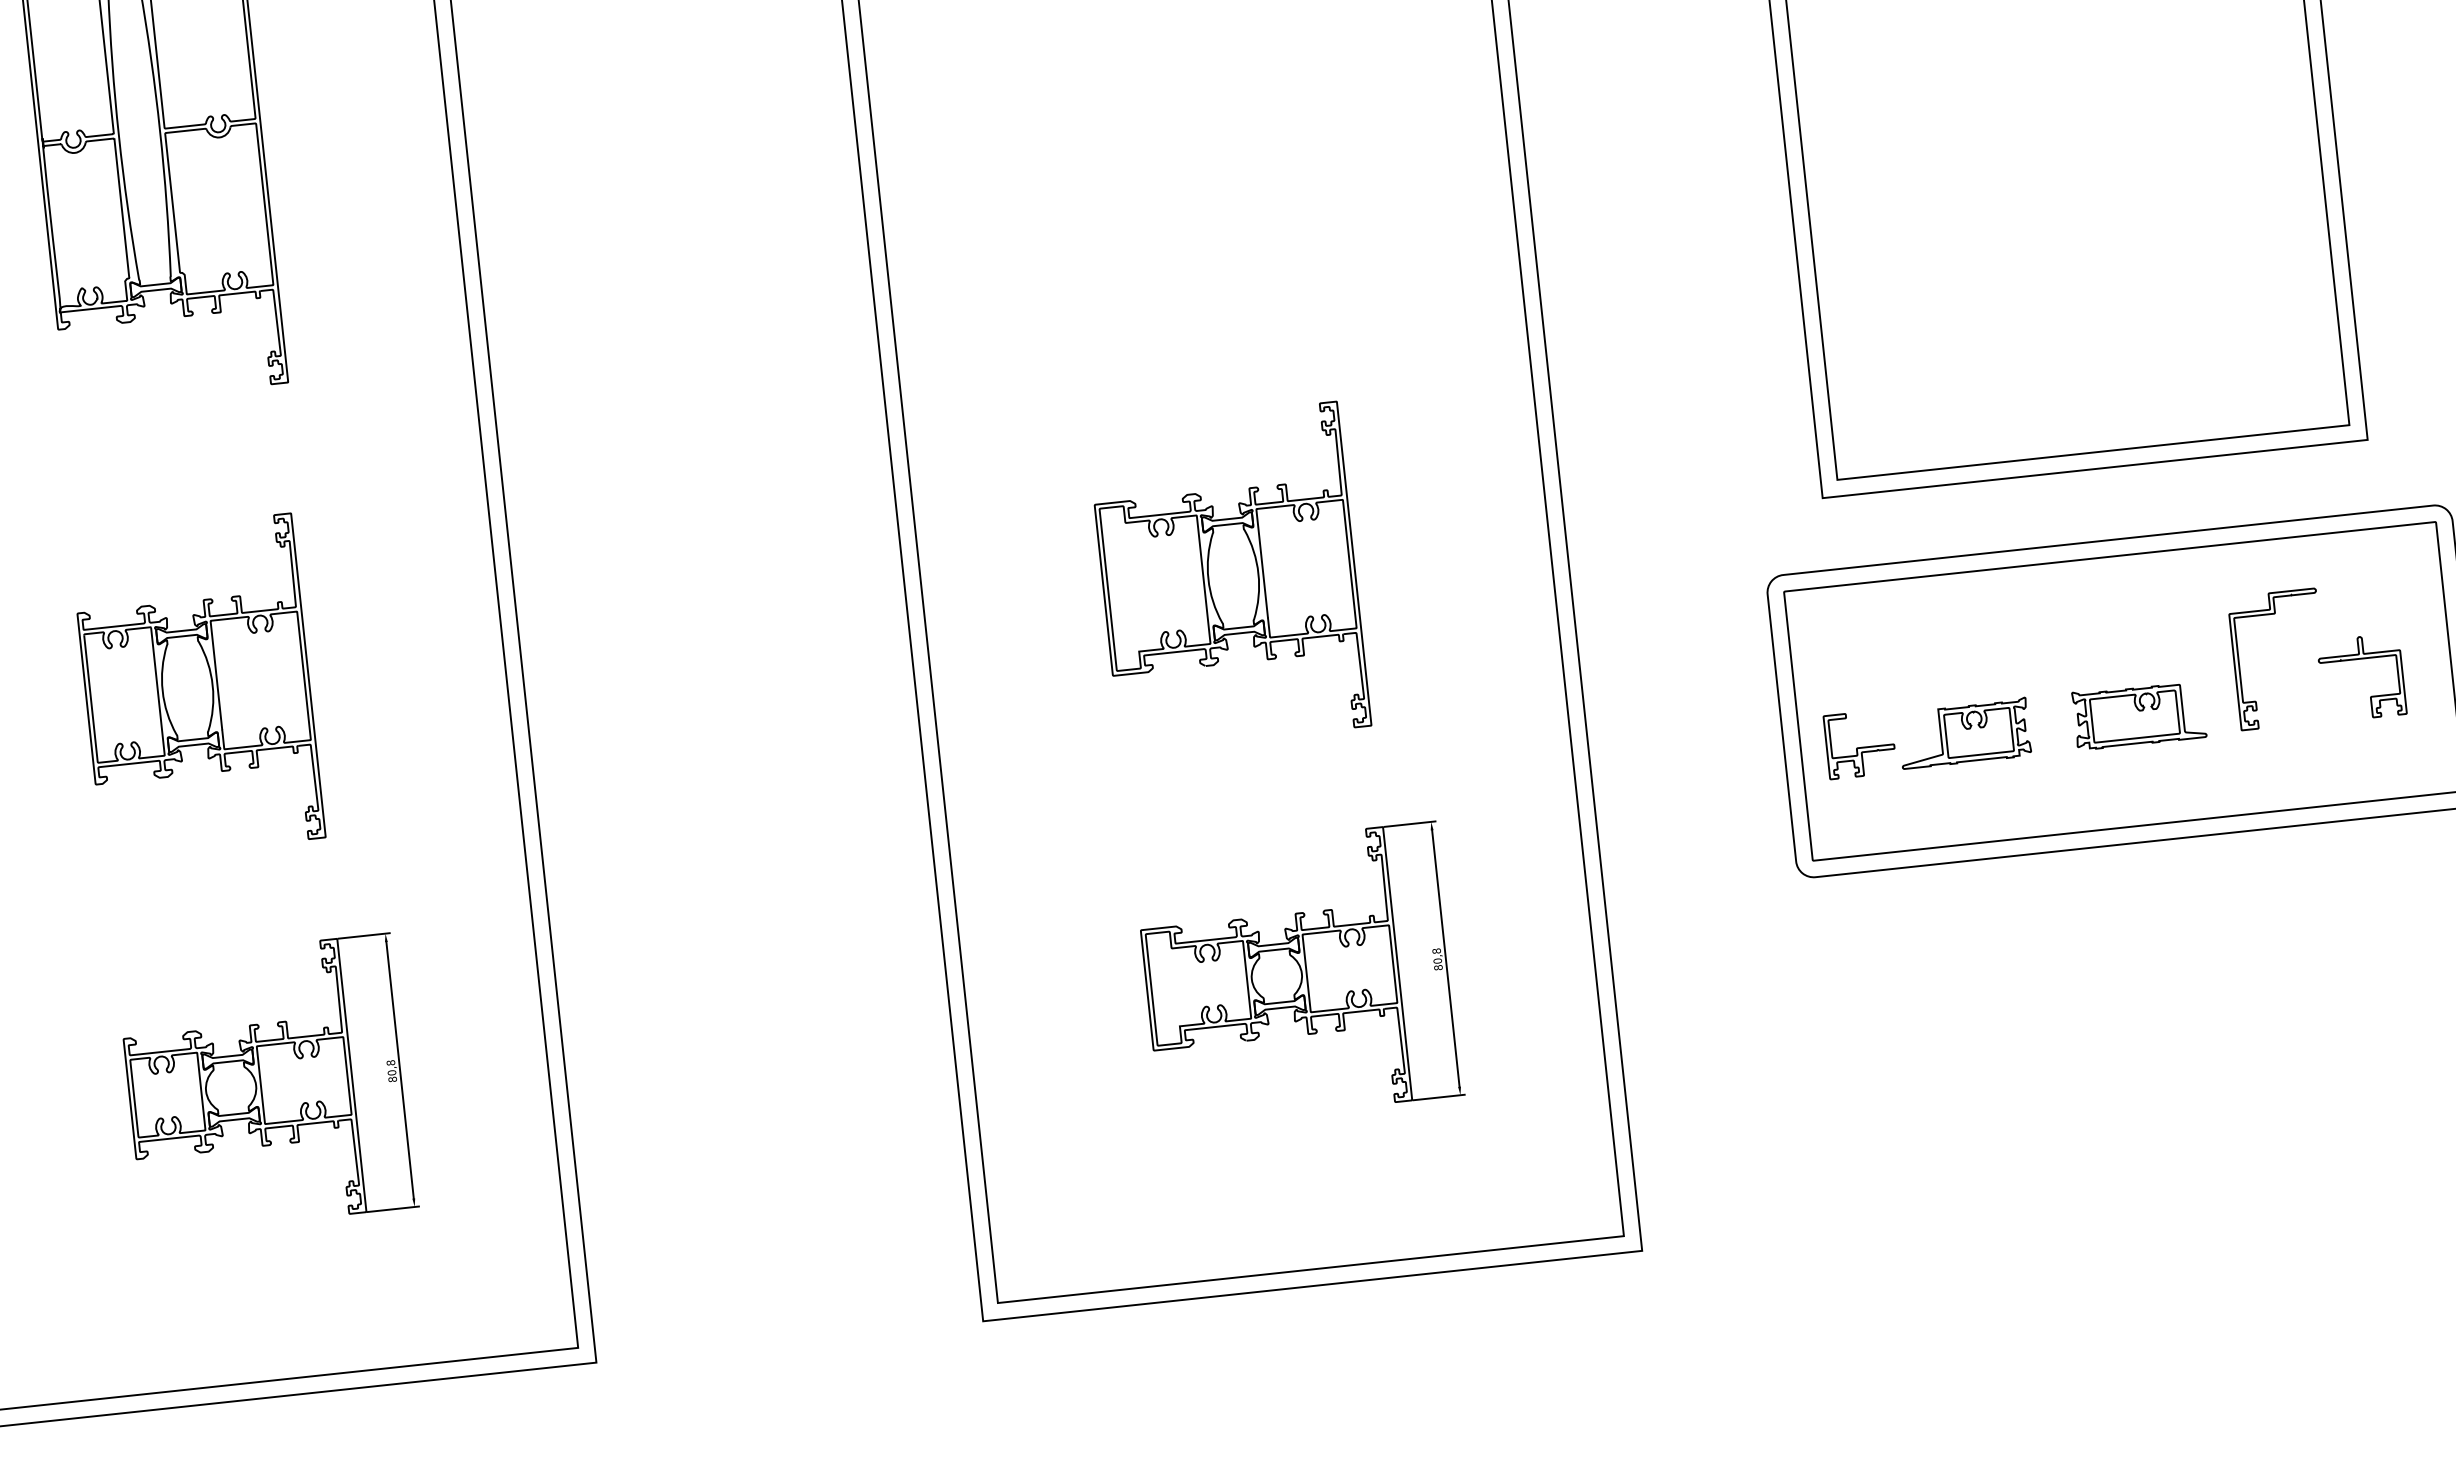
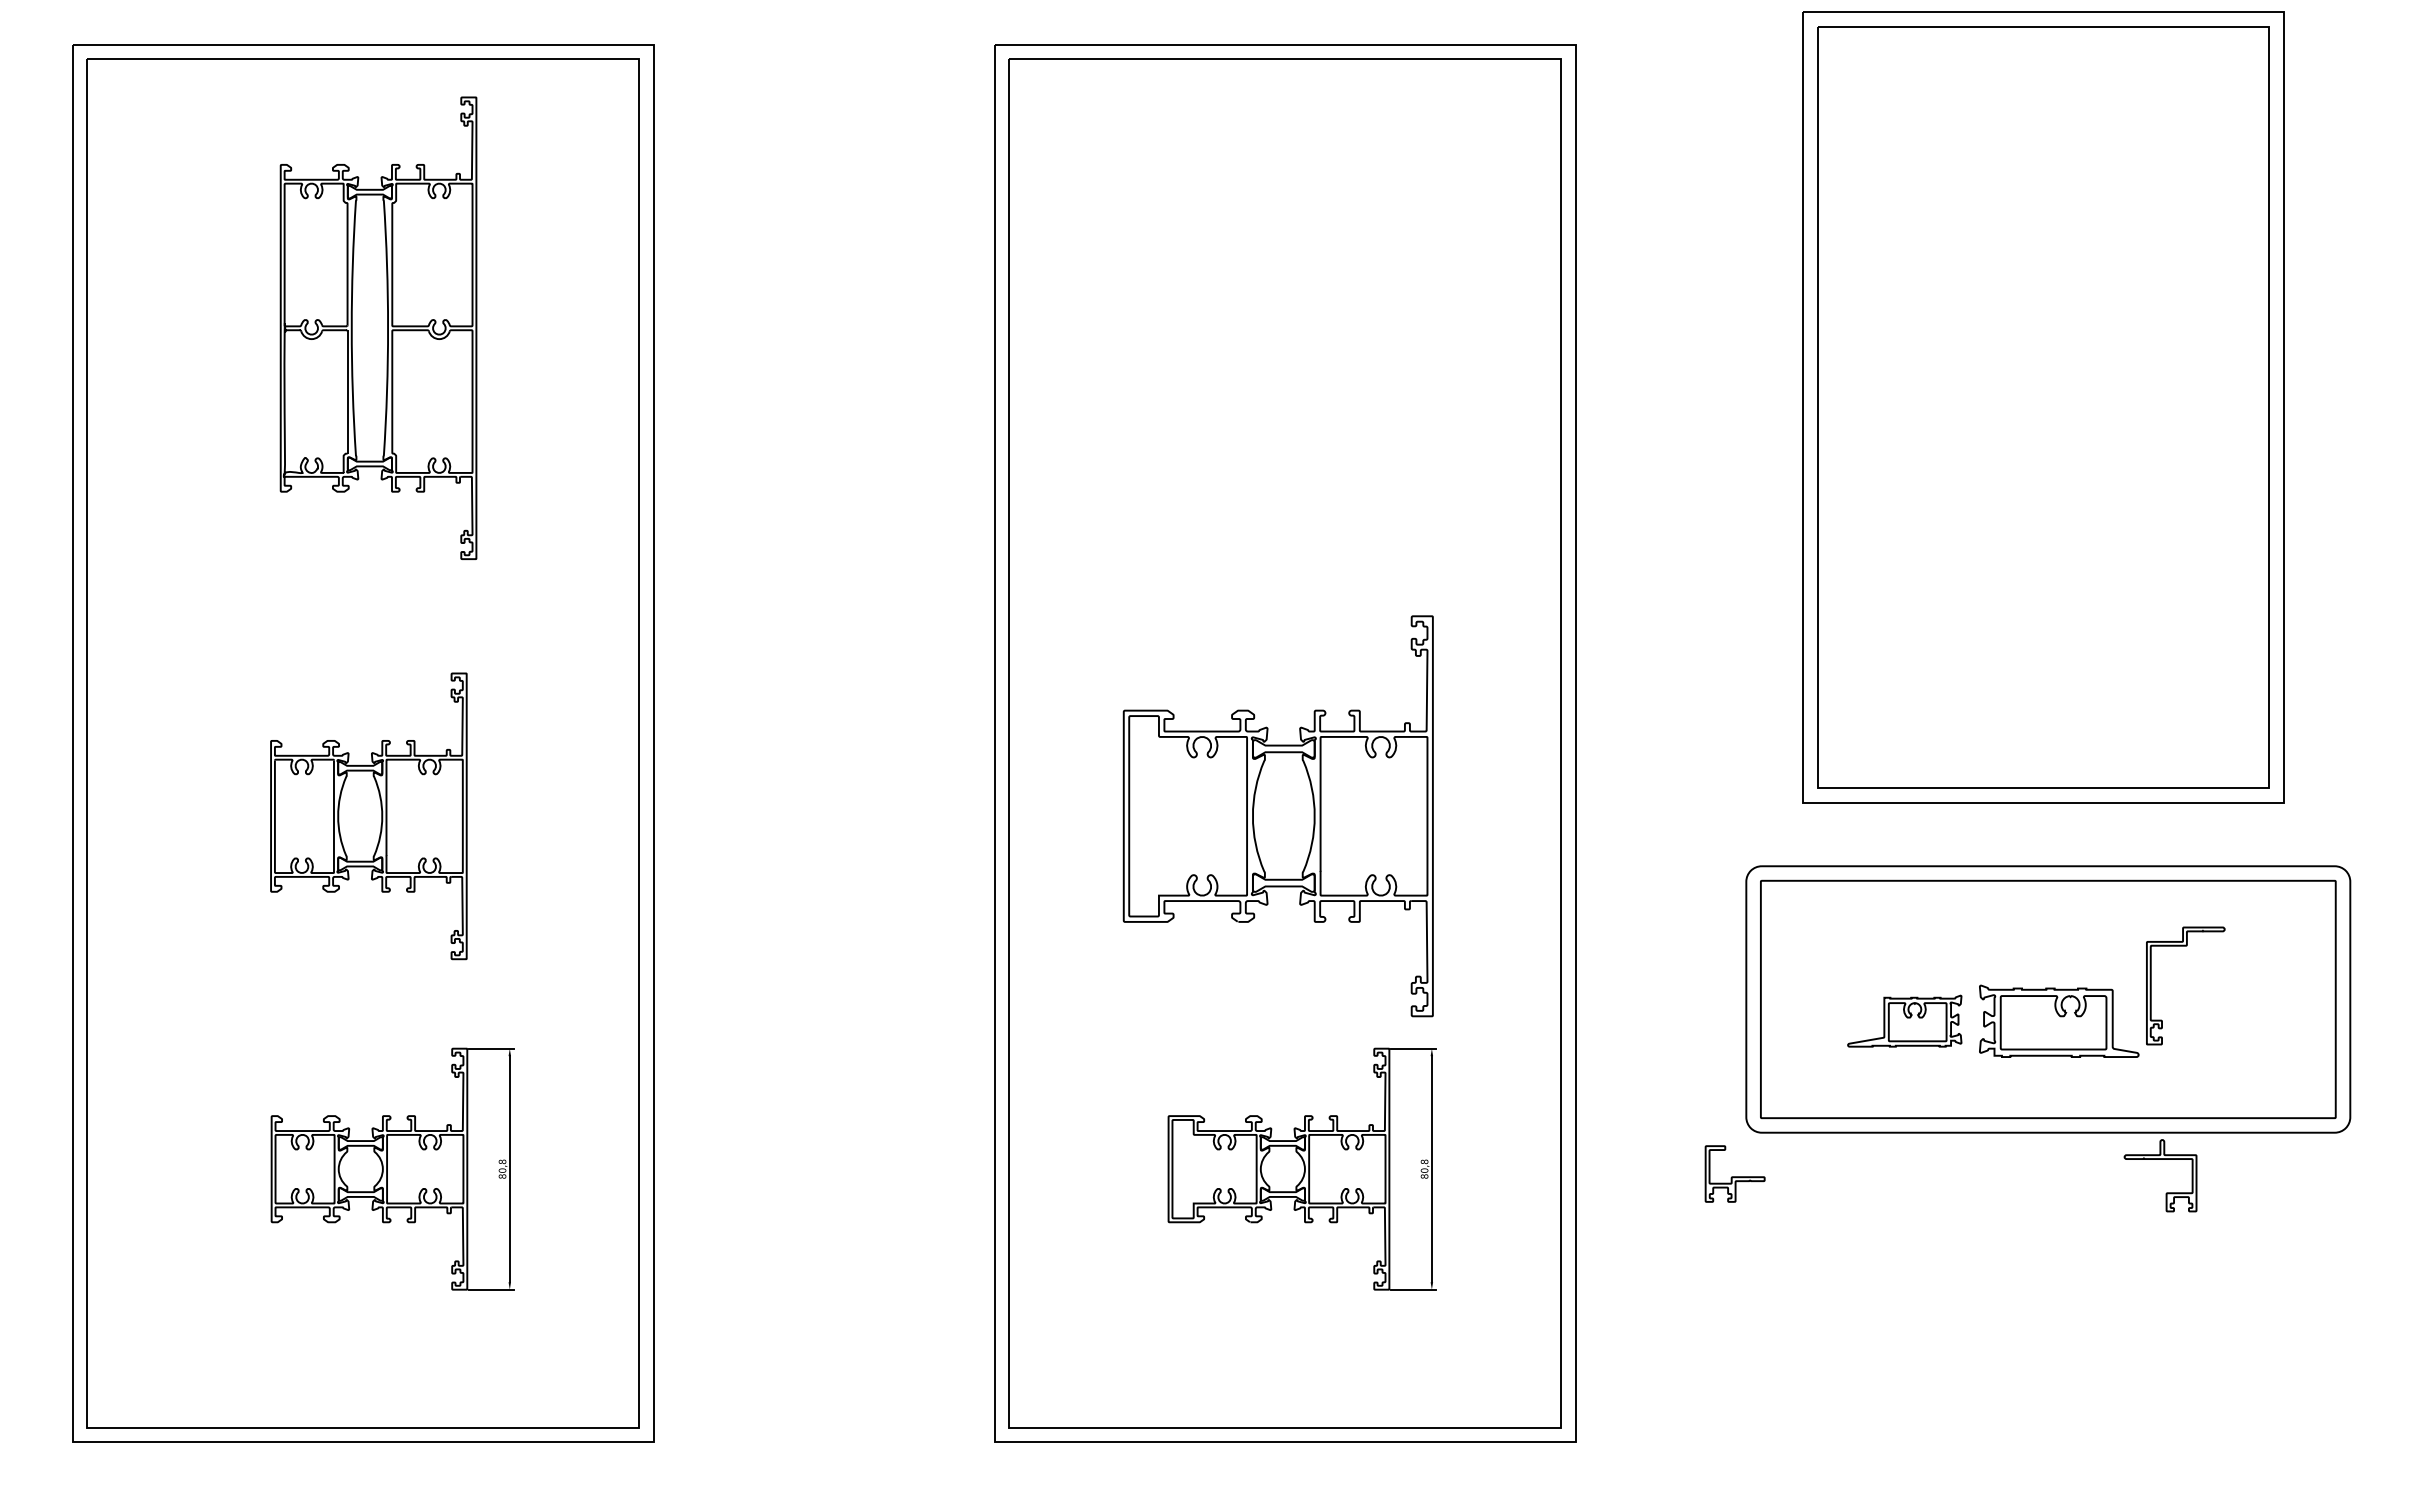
part: (1229, 577) -> (1278, 816), size x1.4
part: (2359, 659) -> (2160, 1159), moved
part: (2138, 715) -> (2058, 1021), size x1.4
part: (1859, 743) -> (1734, 1173), moved

